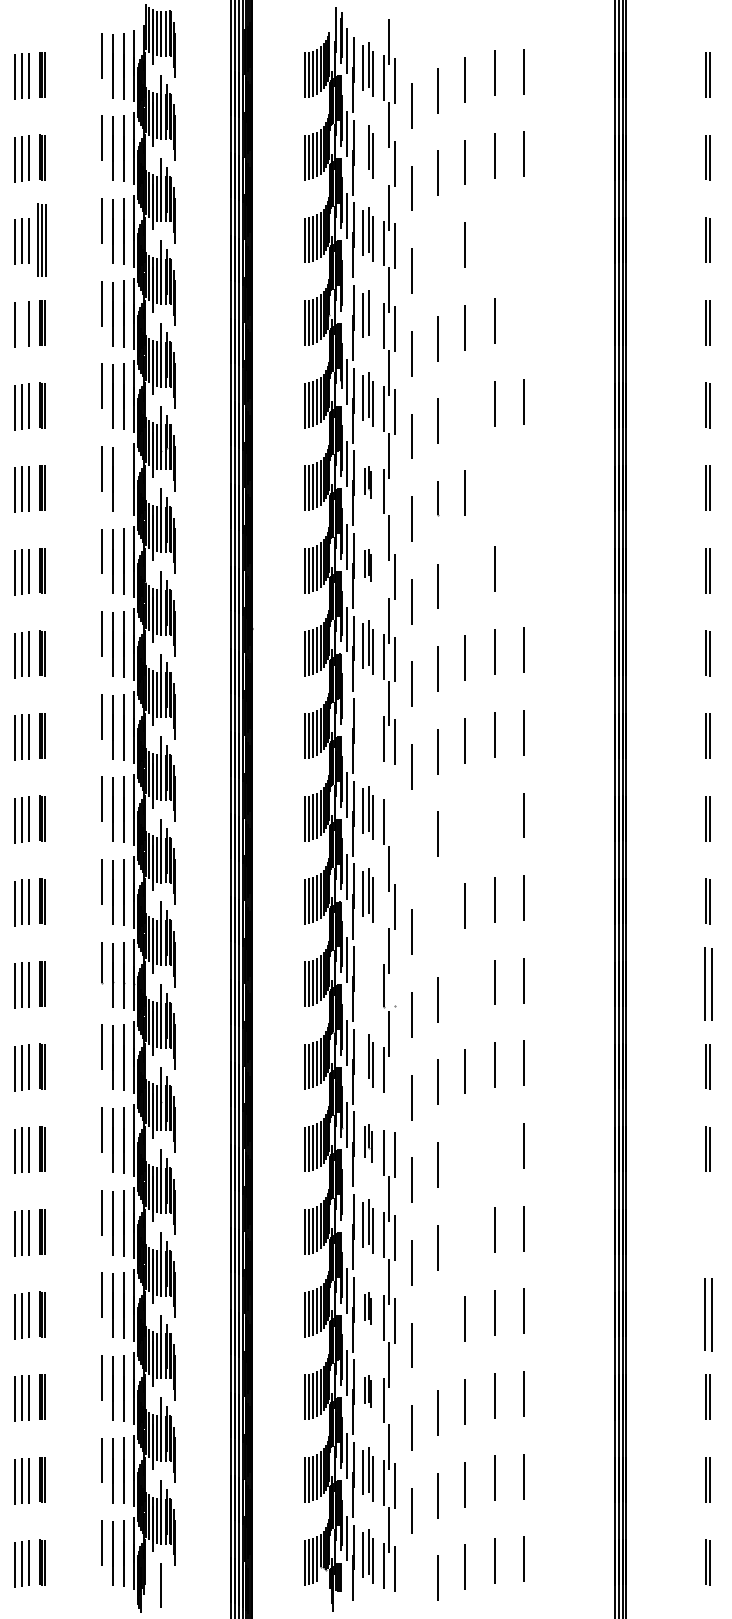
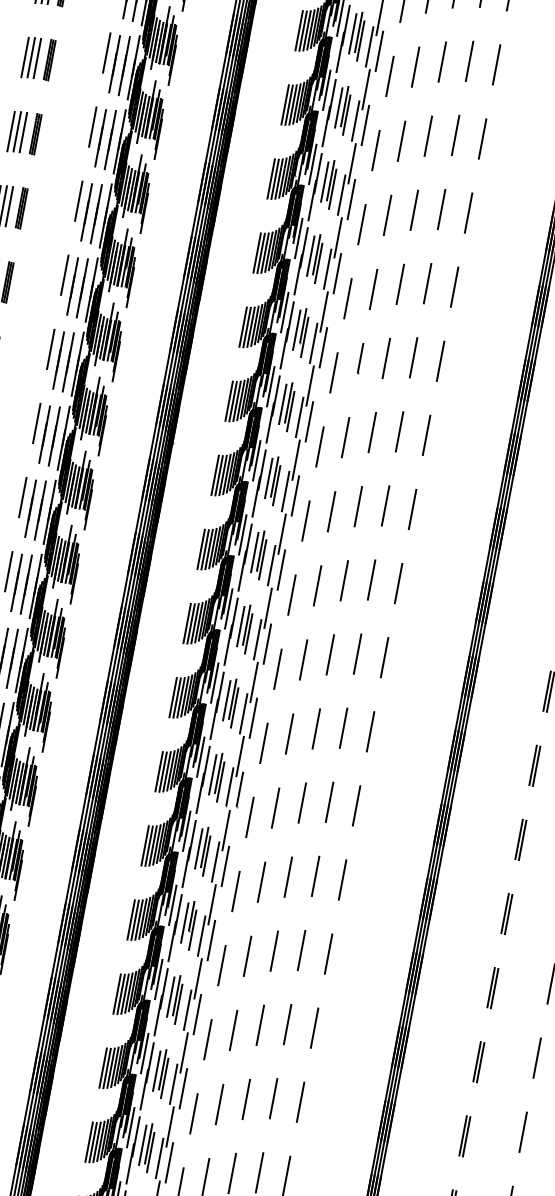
line: (363, 150) -> (353, 34), added
line: (383, 160) -> (369, 46), added
line: (524, 237) -> (482, 139), added
line: (494, 238) -> (455, 135), added
part: (42, 239) -> (50, 59), size x0.62
line: (437, 255) -> (401, 140), added
line: (346, 298) -> (312, 163), added
line: (524, 319) -> (468, 212), added
line: (373, 321) -> (333, 189), added
line: (21, 323) -> (17, 131), added
line: (465, 410) -> (400, 284), added
line: (123, 479) -> (82, 288), added
part: (367, 482) -> (300, 332), size x1.67
line: (524, 484) -> (440, 360), added
line: (494, 486) -> (413, 357), added
line: (395, 494) -> (323, 348), added
part: (367, 565) -> (286, 406), size x1.67
line: (524, 567) -> (426, 435), added
line: (383, 574) -> (299, 417), added
line: (465, 575) -> (372, 432), added
line: (346, 712) -> (242, 535), added
part: (367, 730) -> (258, 554), added
line: (388, 786) -> (267, 608), added
line: (494, 816) -> (357, 653), added
line: (465, 823) -> (330, 654), added
line: (395, 824) -> (267, 643), added
line: (411, 849) -> (277, 669), added
line: (383, 904) -> (243, 713), added
line: (437, 917) -> (289, 734), added
part: (367, 978) -> (216, 777), added
part: (707, 983) -> (520, 839), size x0.62
line: (395, 986) -> (240, 789), added
line: (464, 988) -> (301, 802), added
line: (363, 1059) -> (199, 849), added
line: (395, 1072) -> (225, 866), added
line: (388, 1116) -> (211, 904), added
part: (367, 1143) -> (188, 925), size x1.43
line: (494, 1147) -> (301, 950), added
line: (465, 1154) -> (274, 951), added
line: (346, 1207) -> (158, 979), added
part: (707, 1231) -> (478, 1061), added
line: (465, 1236) -> (260, 1025), added
part: (367, 1308) -> (160, 1073), size x1.67
part: (707, 1314) -> (464, 1136), size x0.62
line: (437, 1330) -> (219, 1104), added
part: (367, 1391) -> (146, 1147), size x1.67
line: (395, 1403) -> (169, 1163), added

